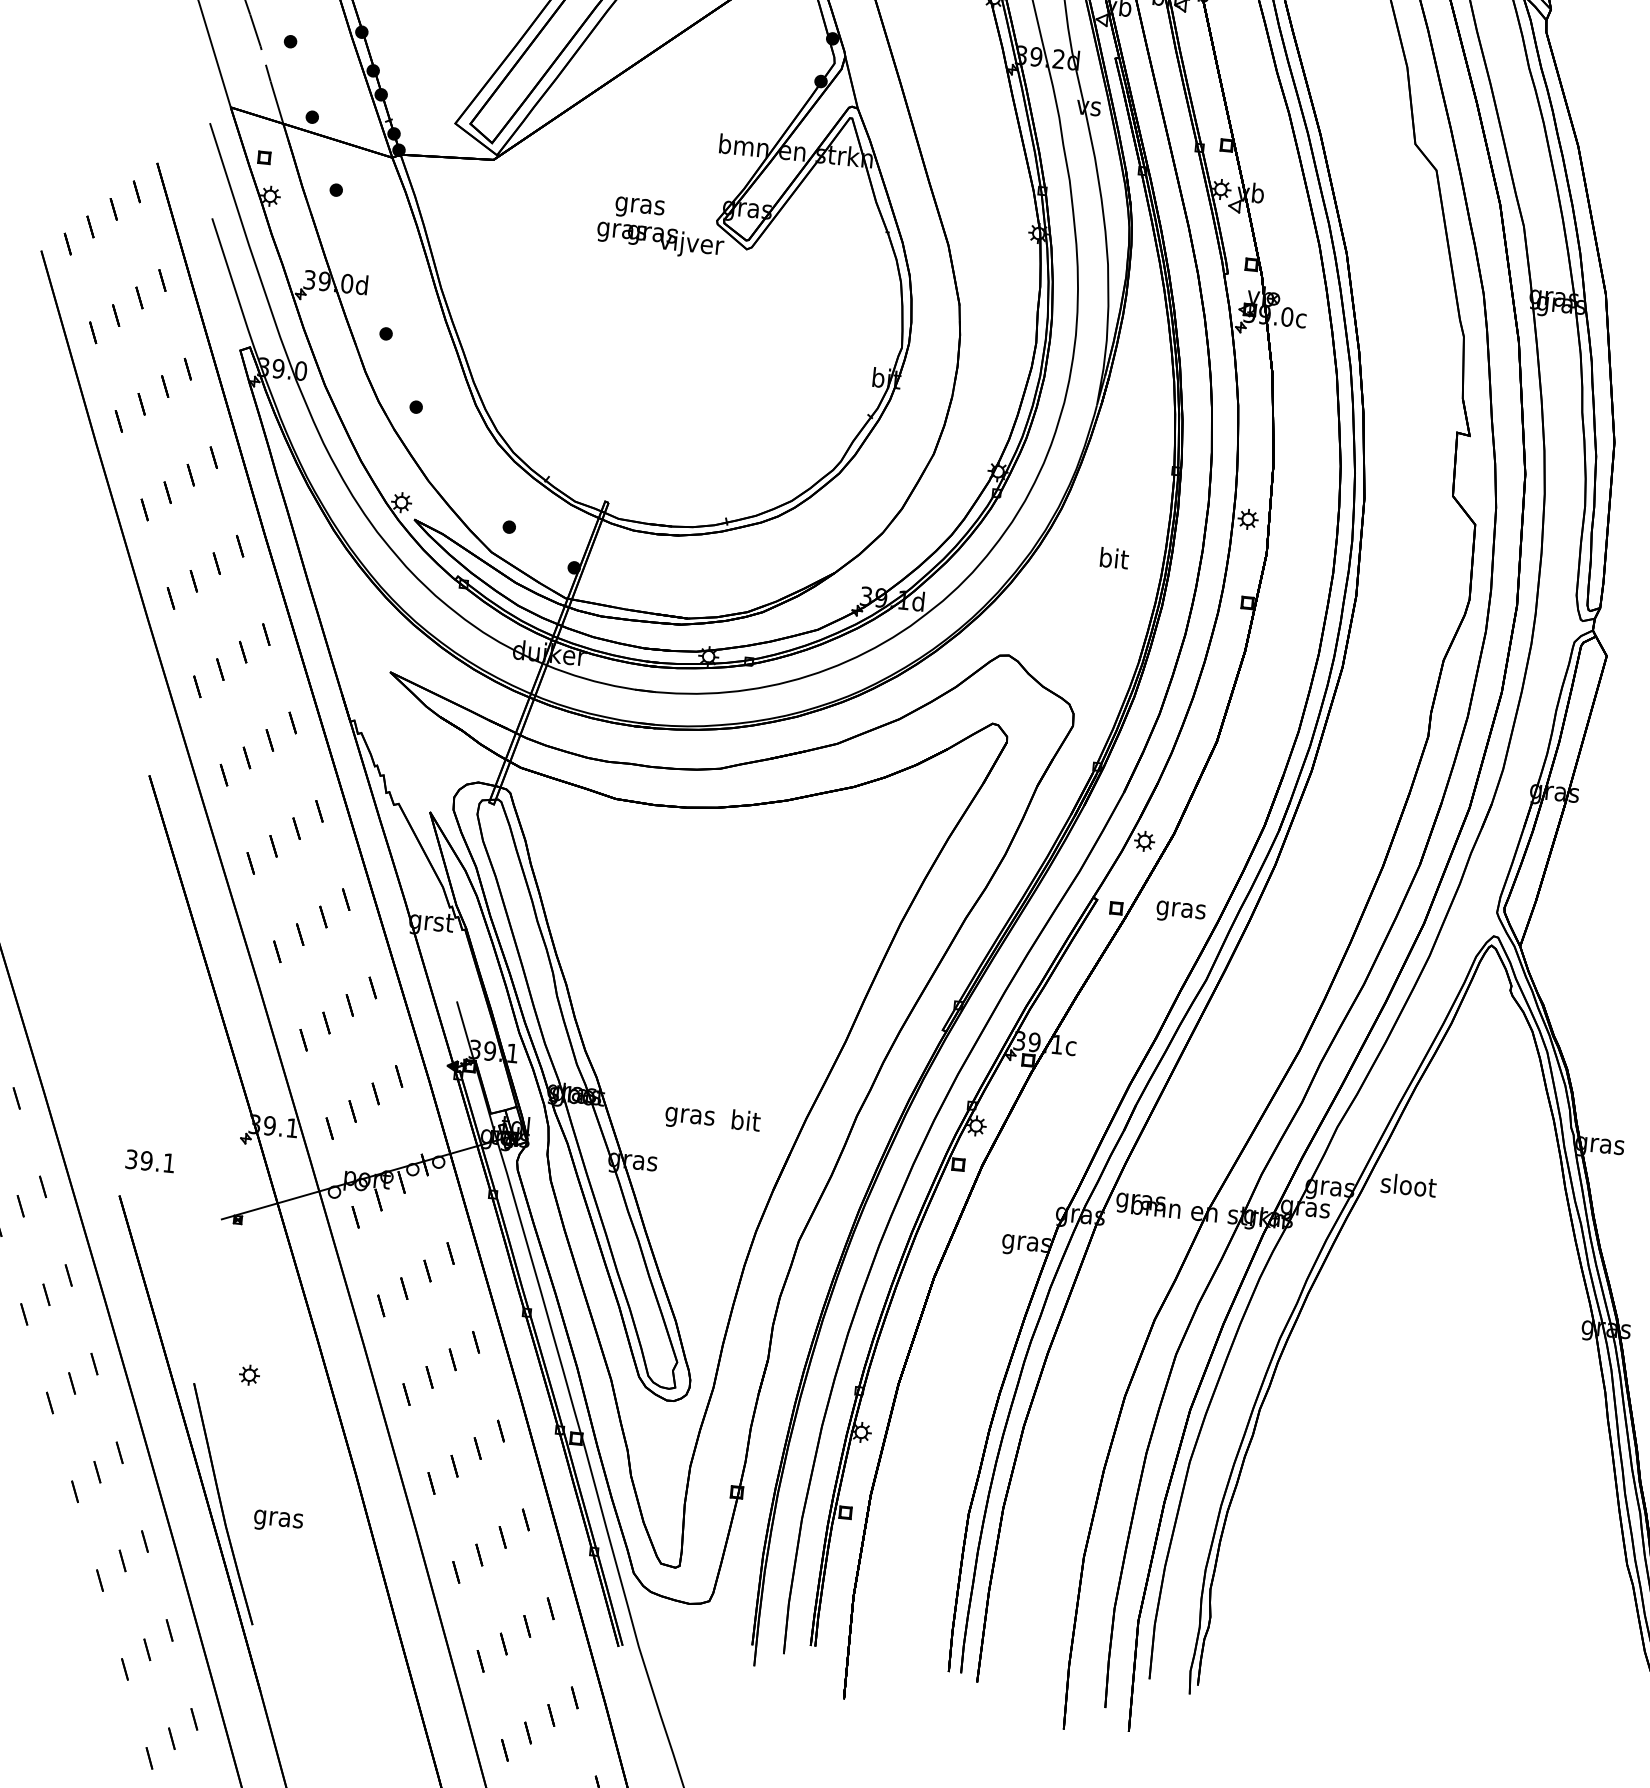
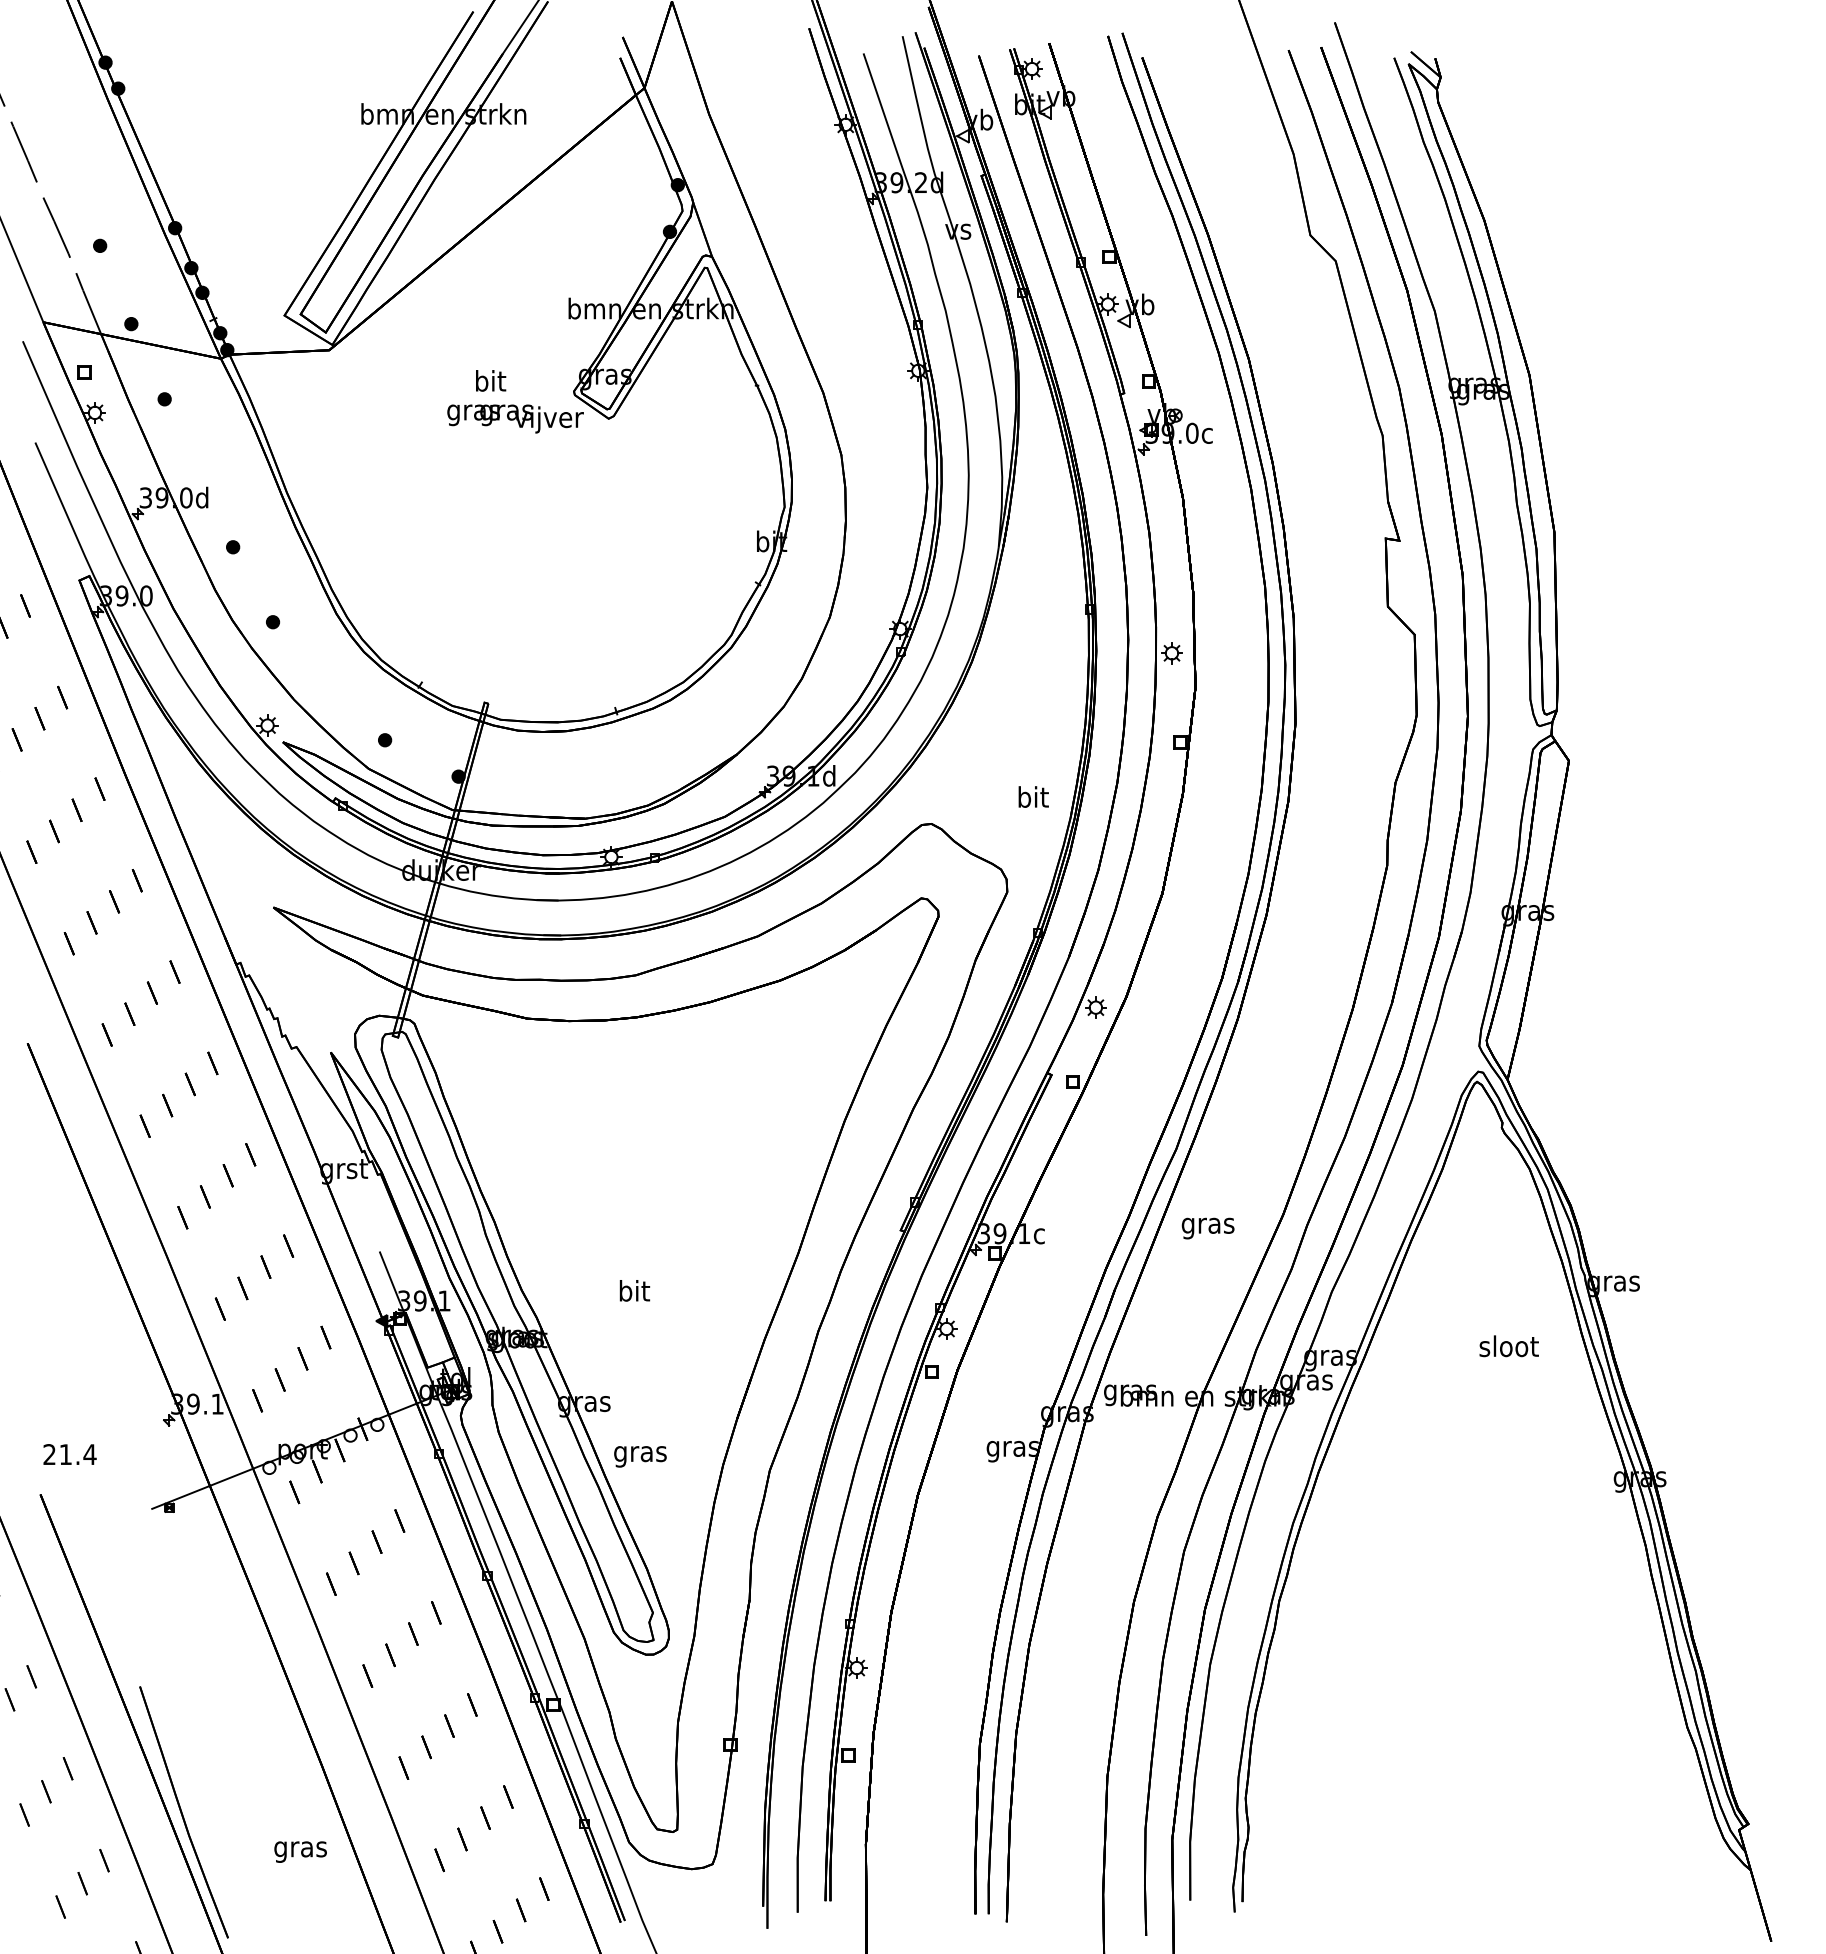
text: (640, 205) -> (490, 383), gras -> bit
text: (1114, 557) -> (1033, 796), moved
text: (1180, 912) -> (1207, 1228), moved
text: (689, 1118) -> (640, 1456), moved
text: (745, 1120) -> (634, 1290), moved
text: (150, 1161) -> (69, 1454), 39.1 -> 21.4
text: (1408, 1185) -> (1508, 1346), moved
part: (249, 1374) -> (198, 1671), removed
text: (278, 1520) -> (300, 1851), moved

